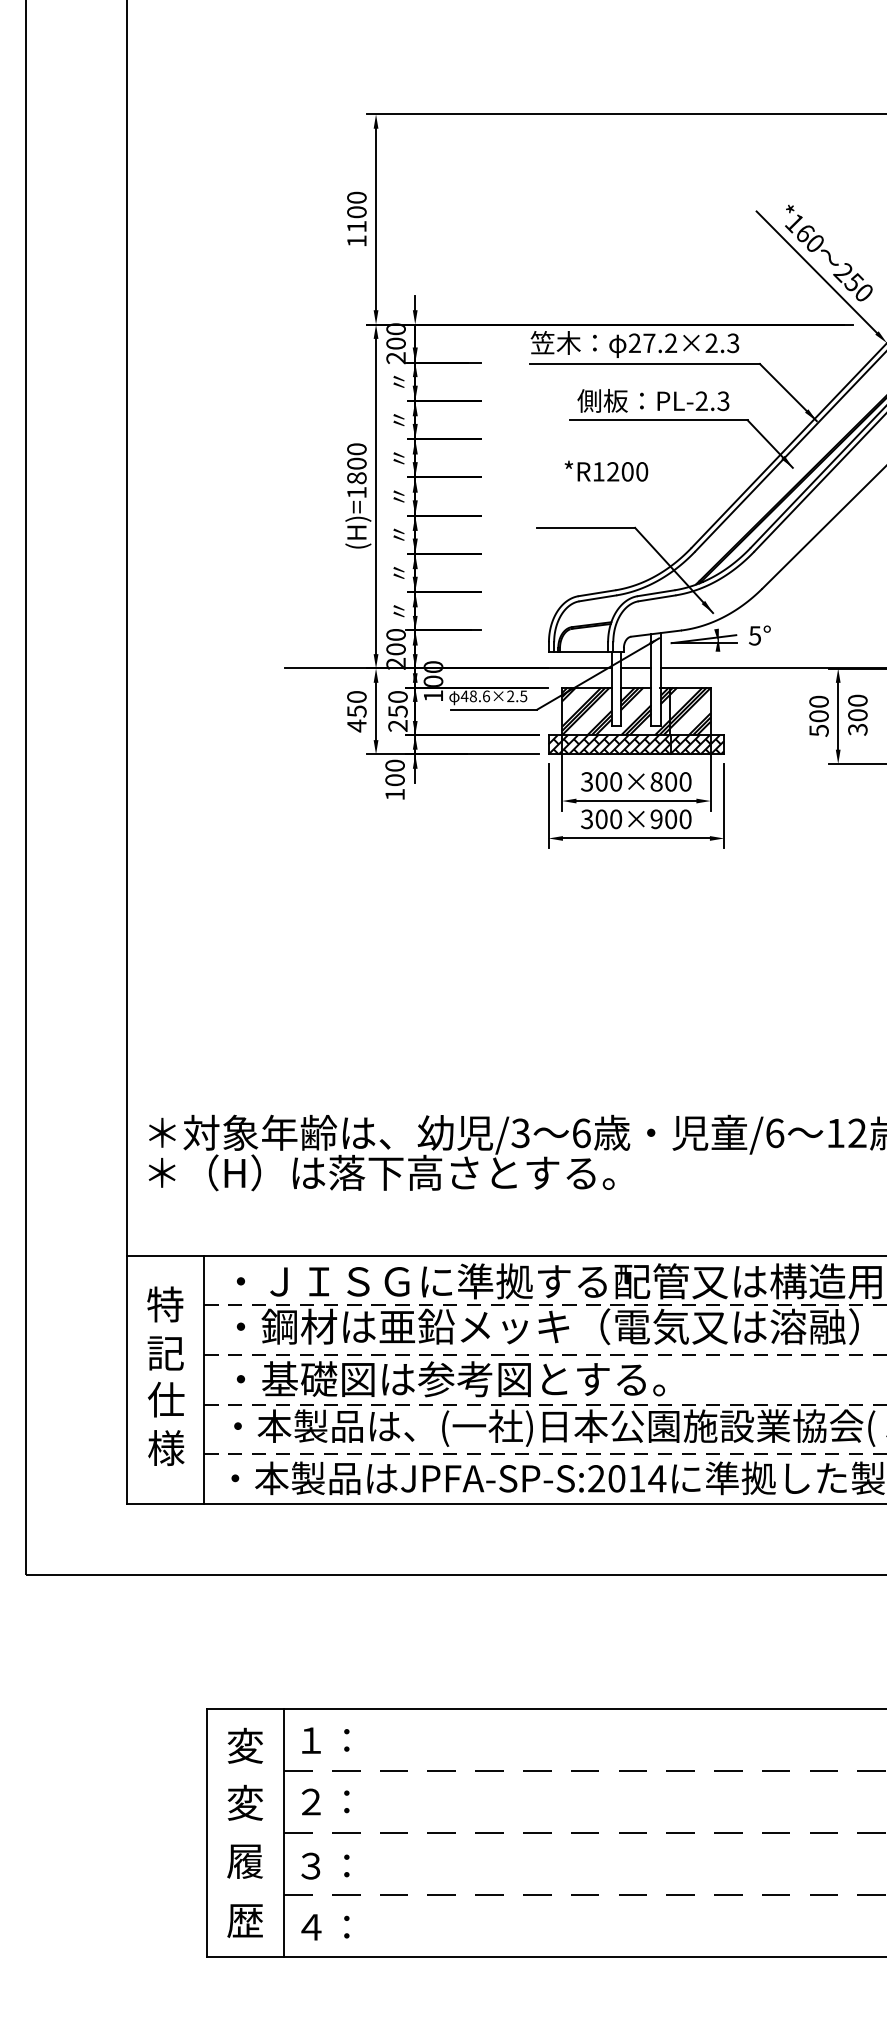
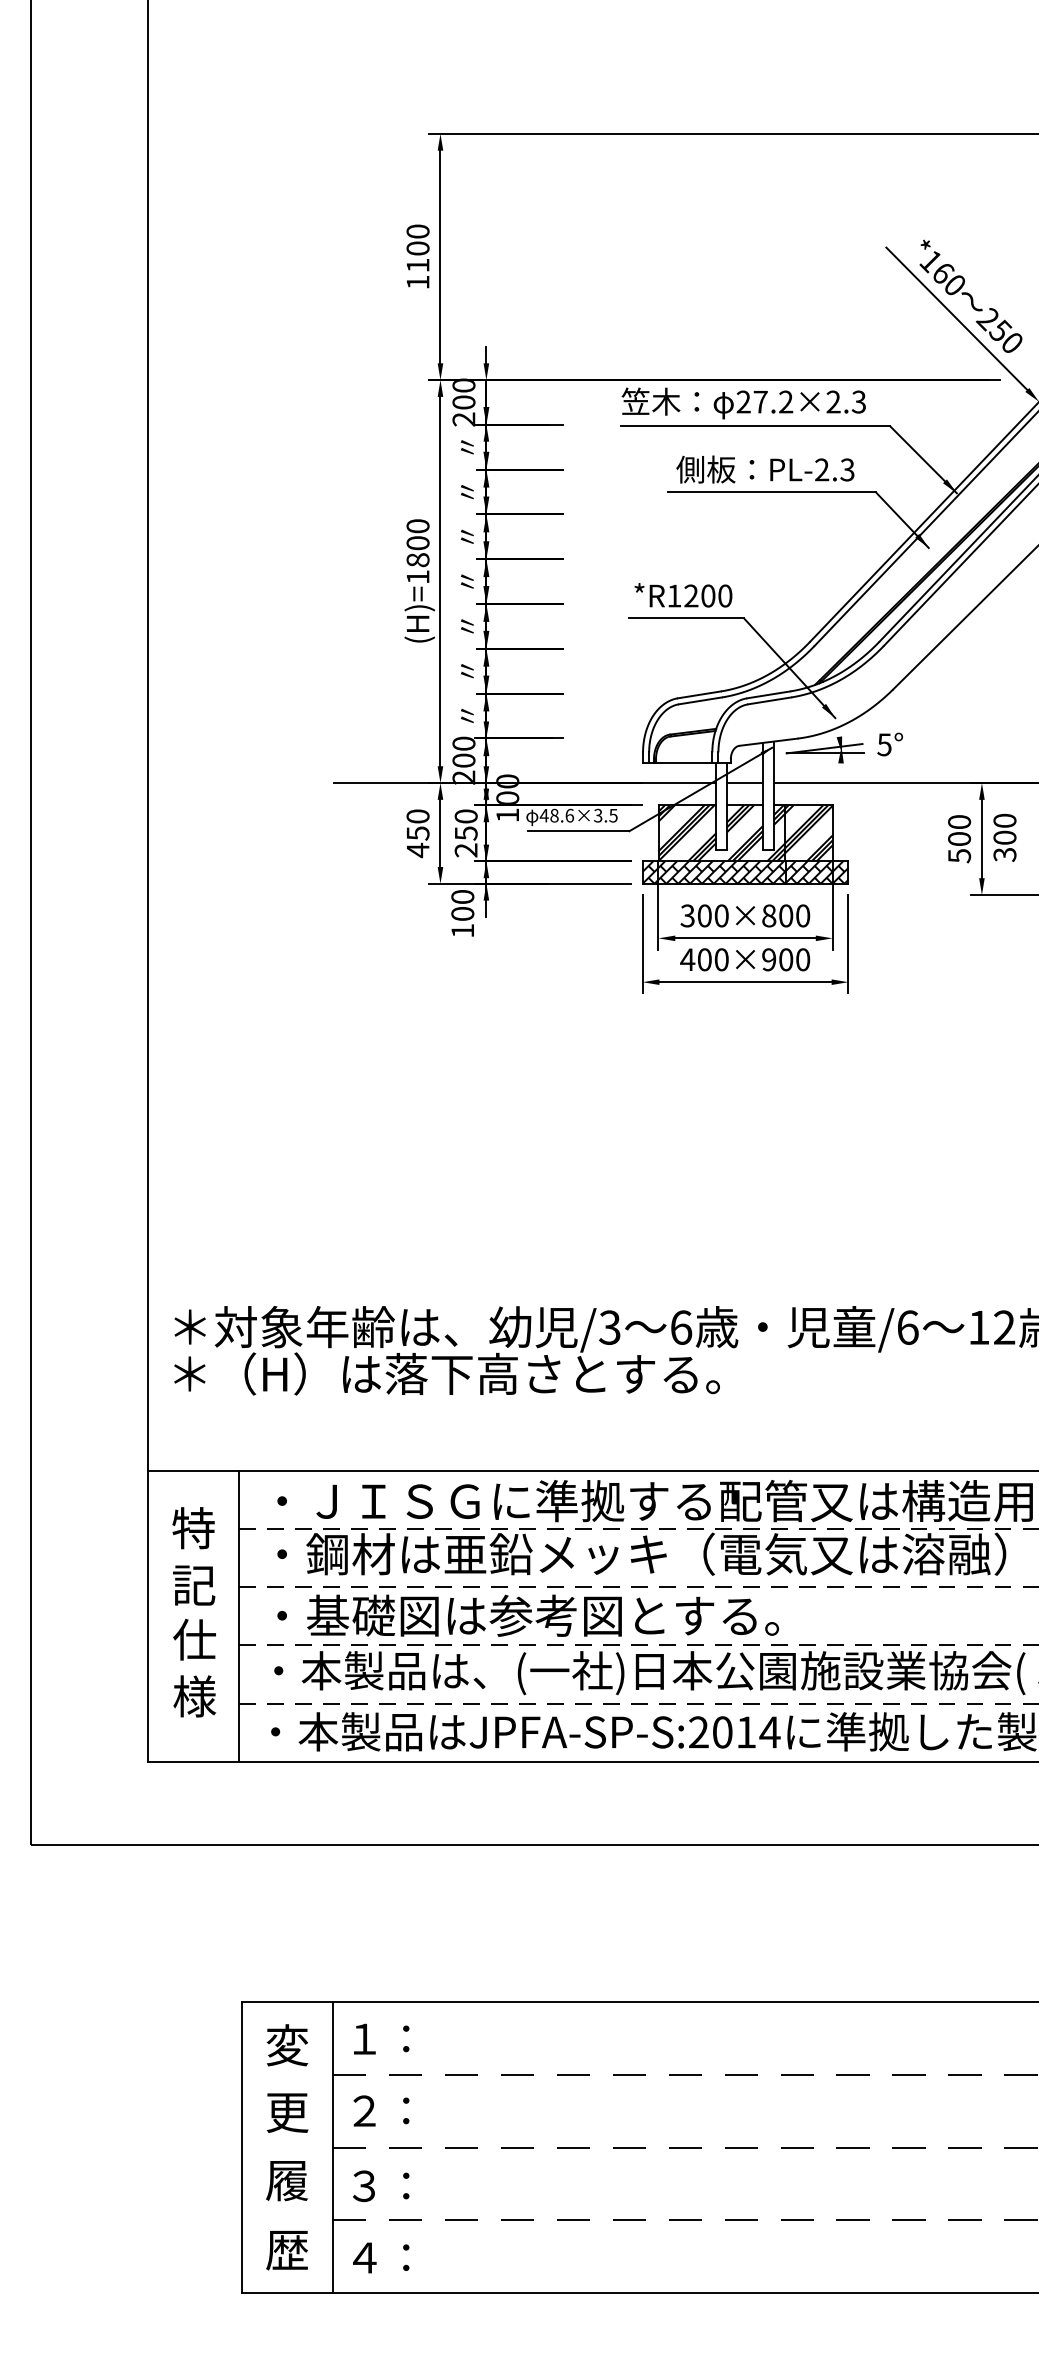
text: (606, 470) -> (683, 594), moved
text: (510, 696) -> (597, 815), 48.6×2.5 -> 48.6×3.5
text: (586, 819) -> (687, 959), 300×900 -> 400×900
text: (245, 1802) -> (287, 2111), 変 -> 更

